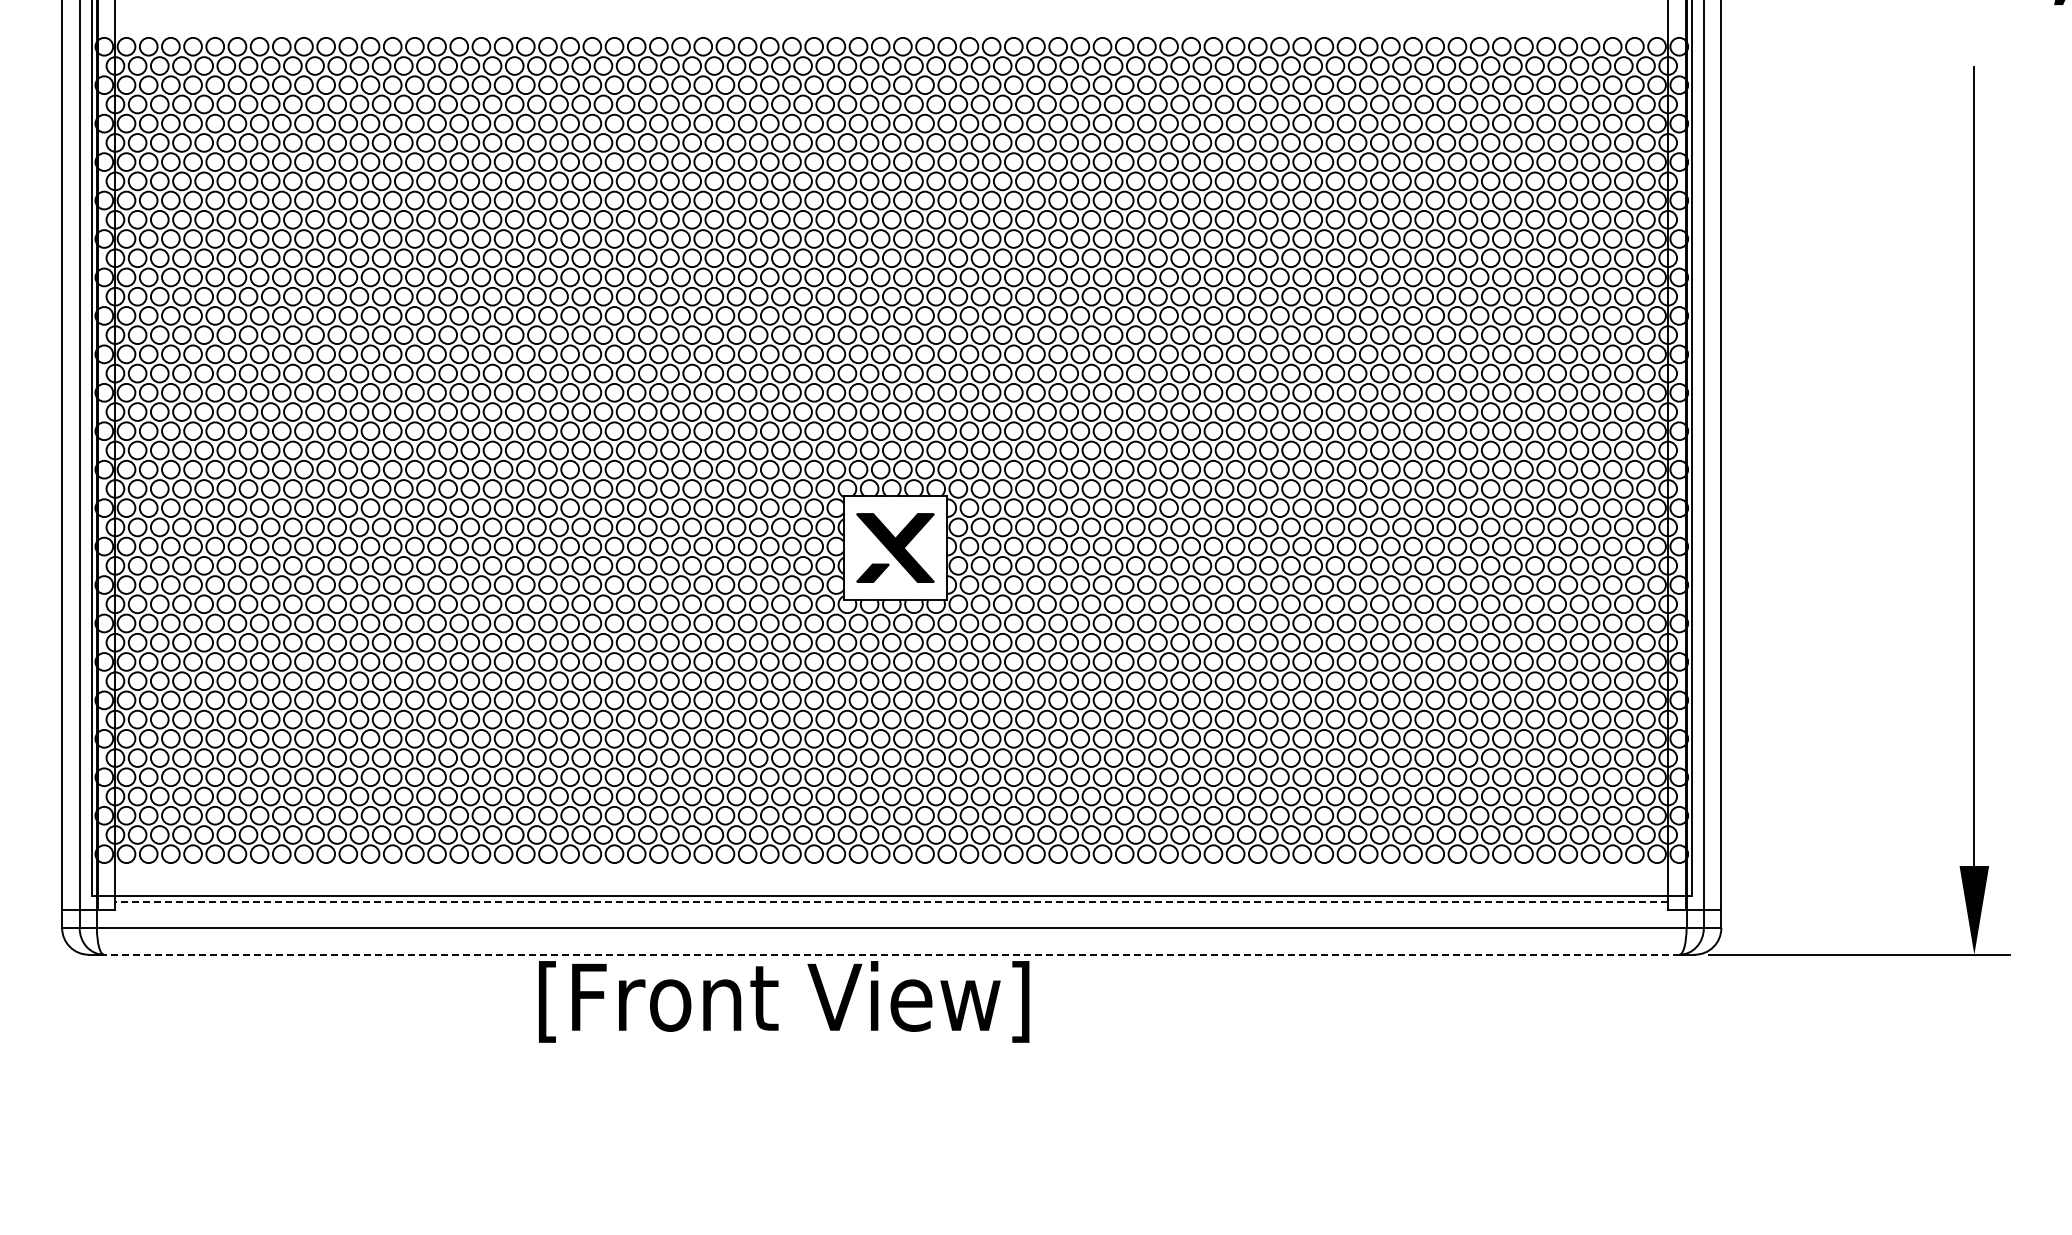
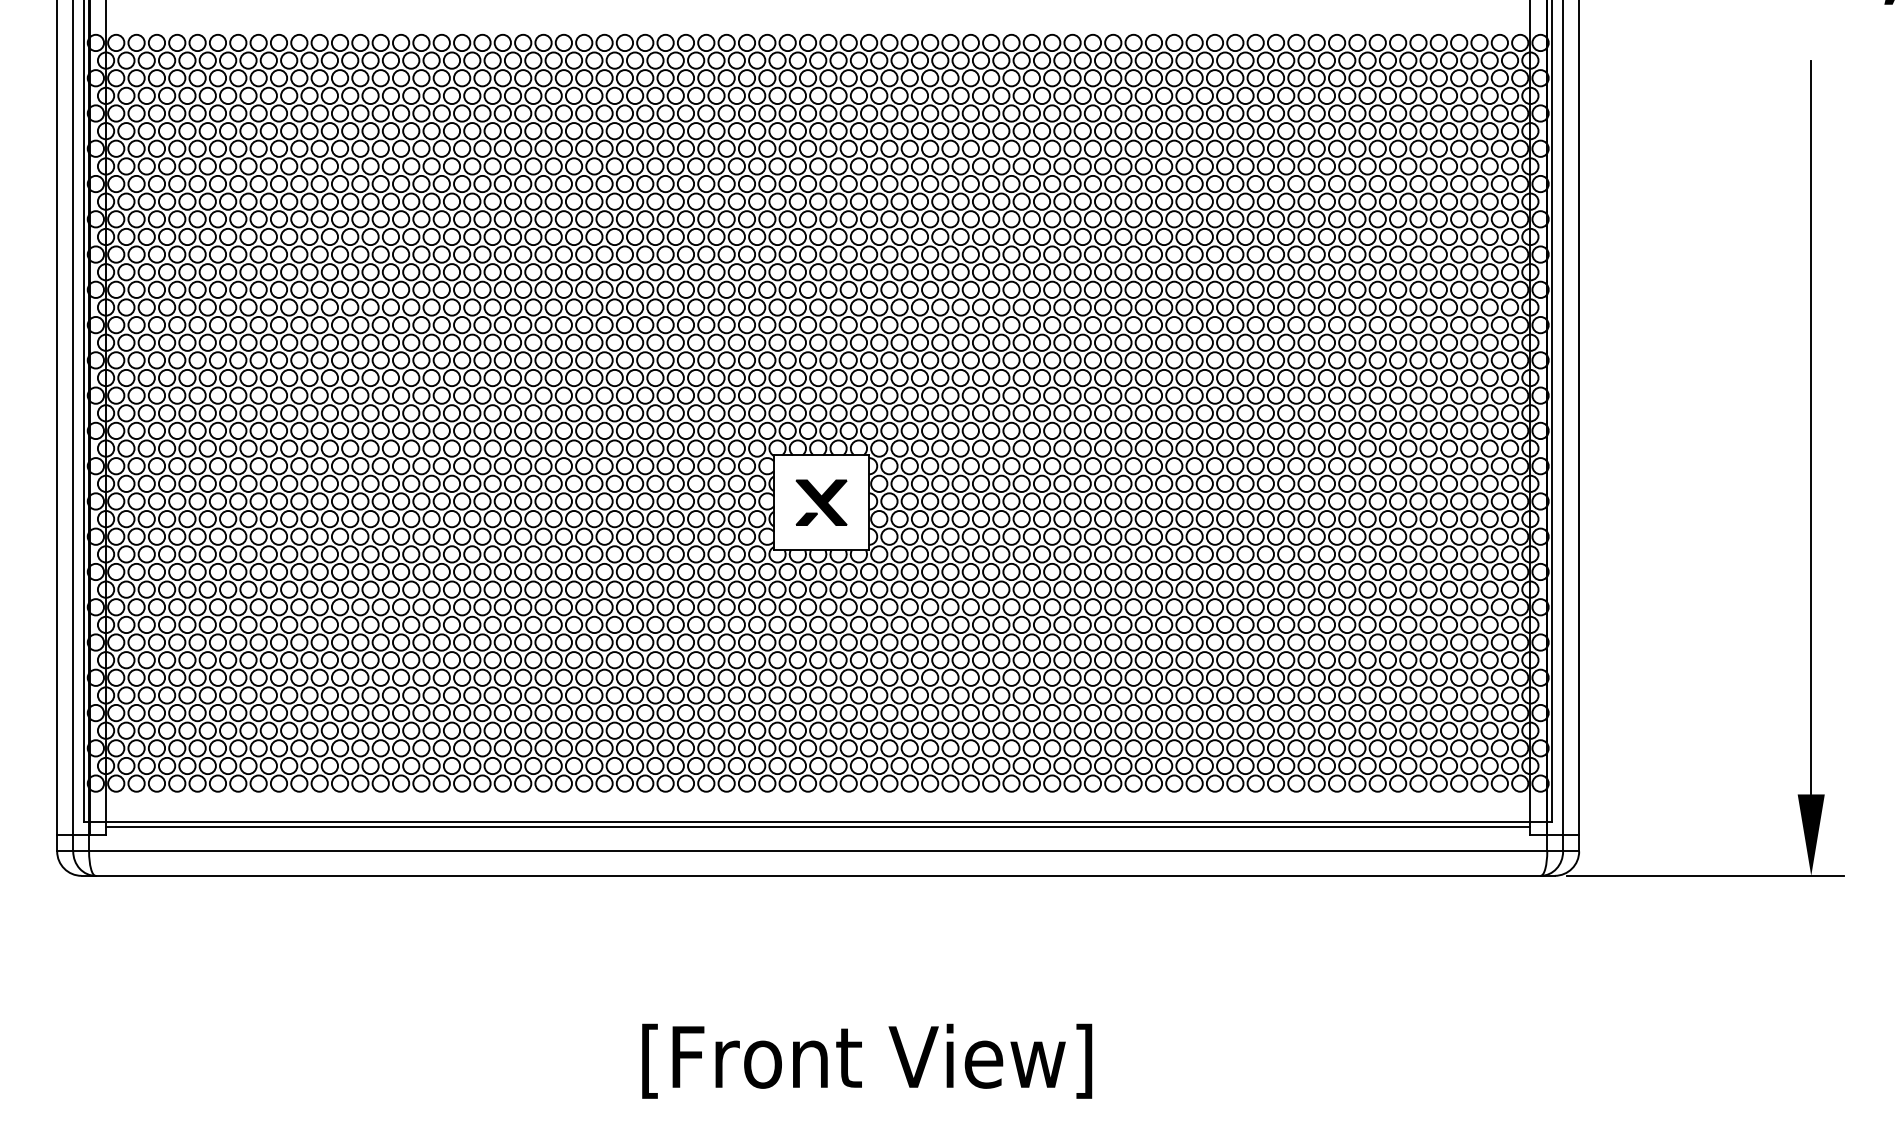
part: (895, 547) -> (821, 502), size x0.71
line: (891, 901) -> (817, 827), dashed -> solid
line: (891, 954) -> (817, 875), dashed -> solid
text: (784, 1001) -> (867, 1060), moved

